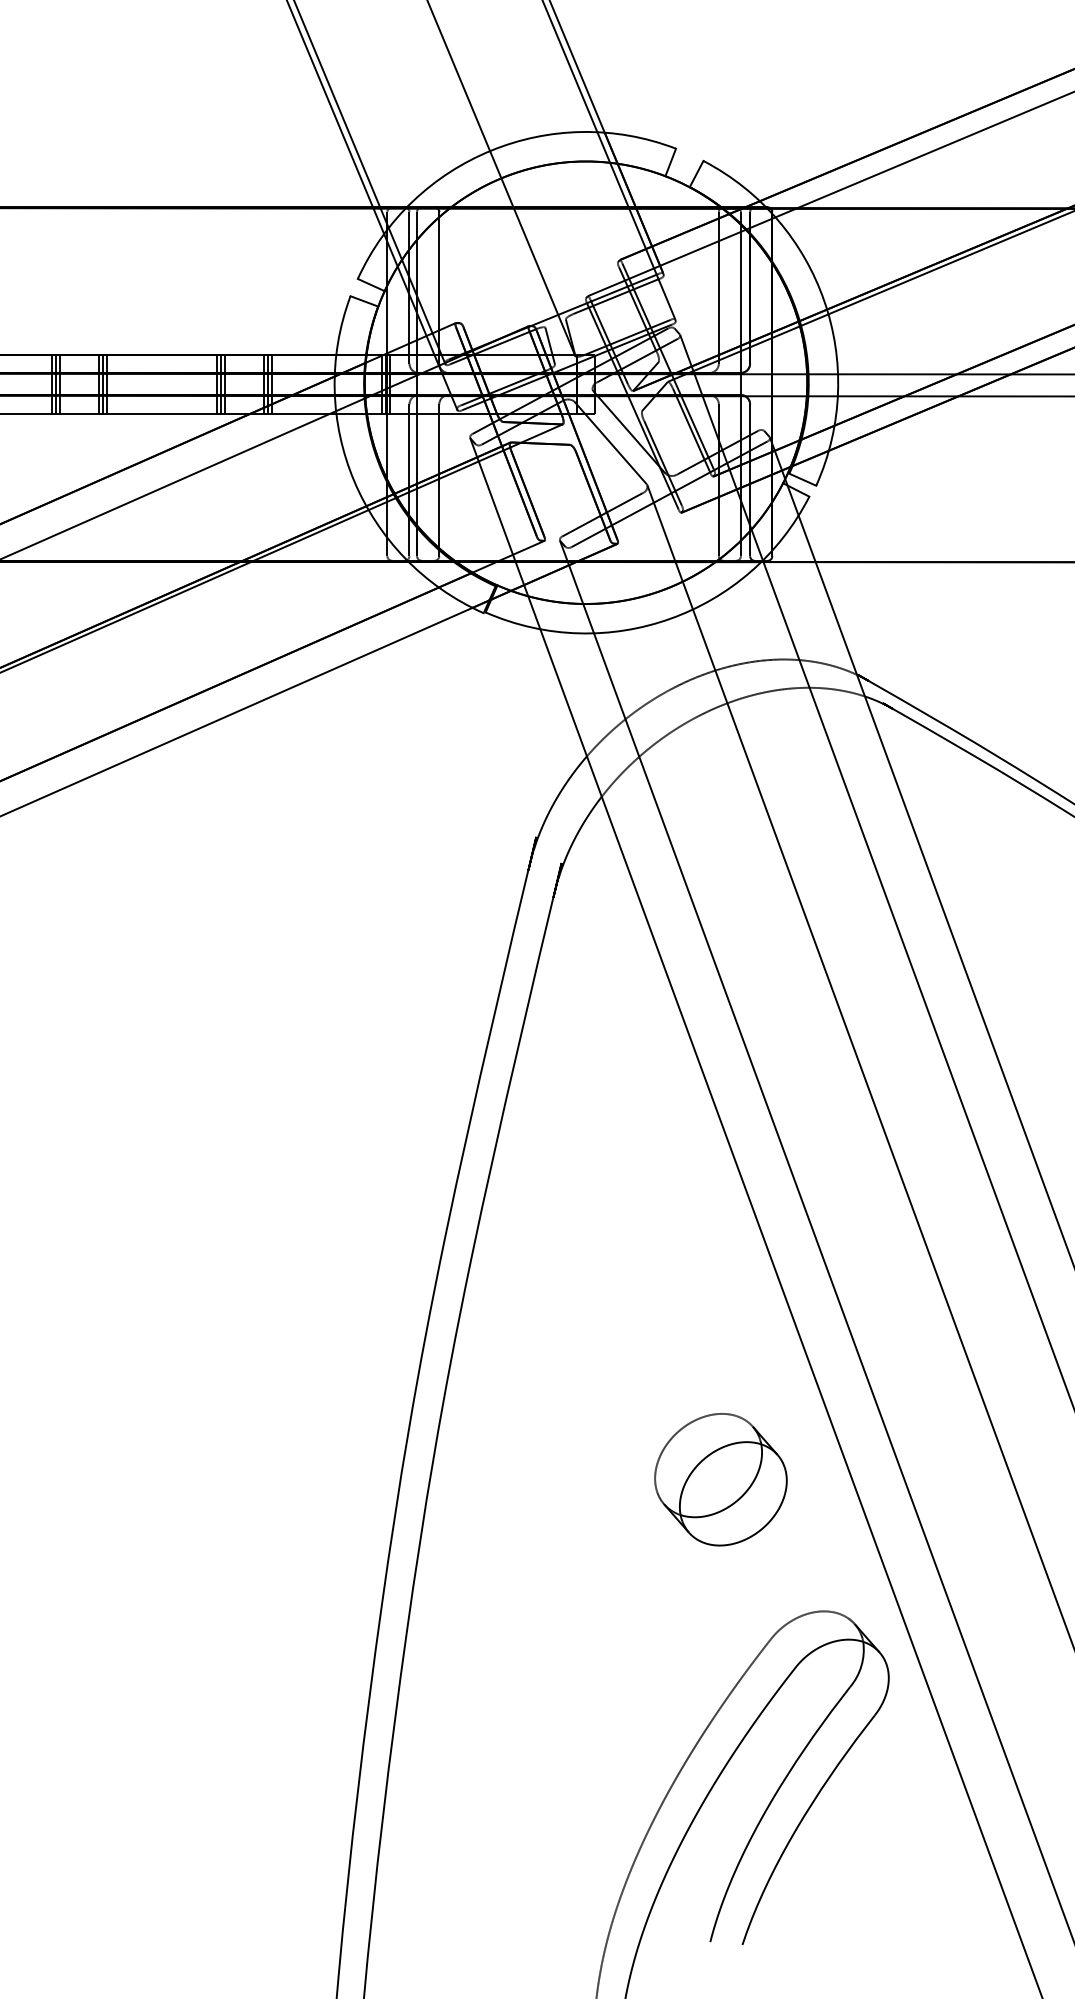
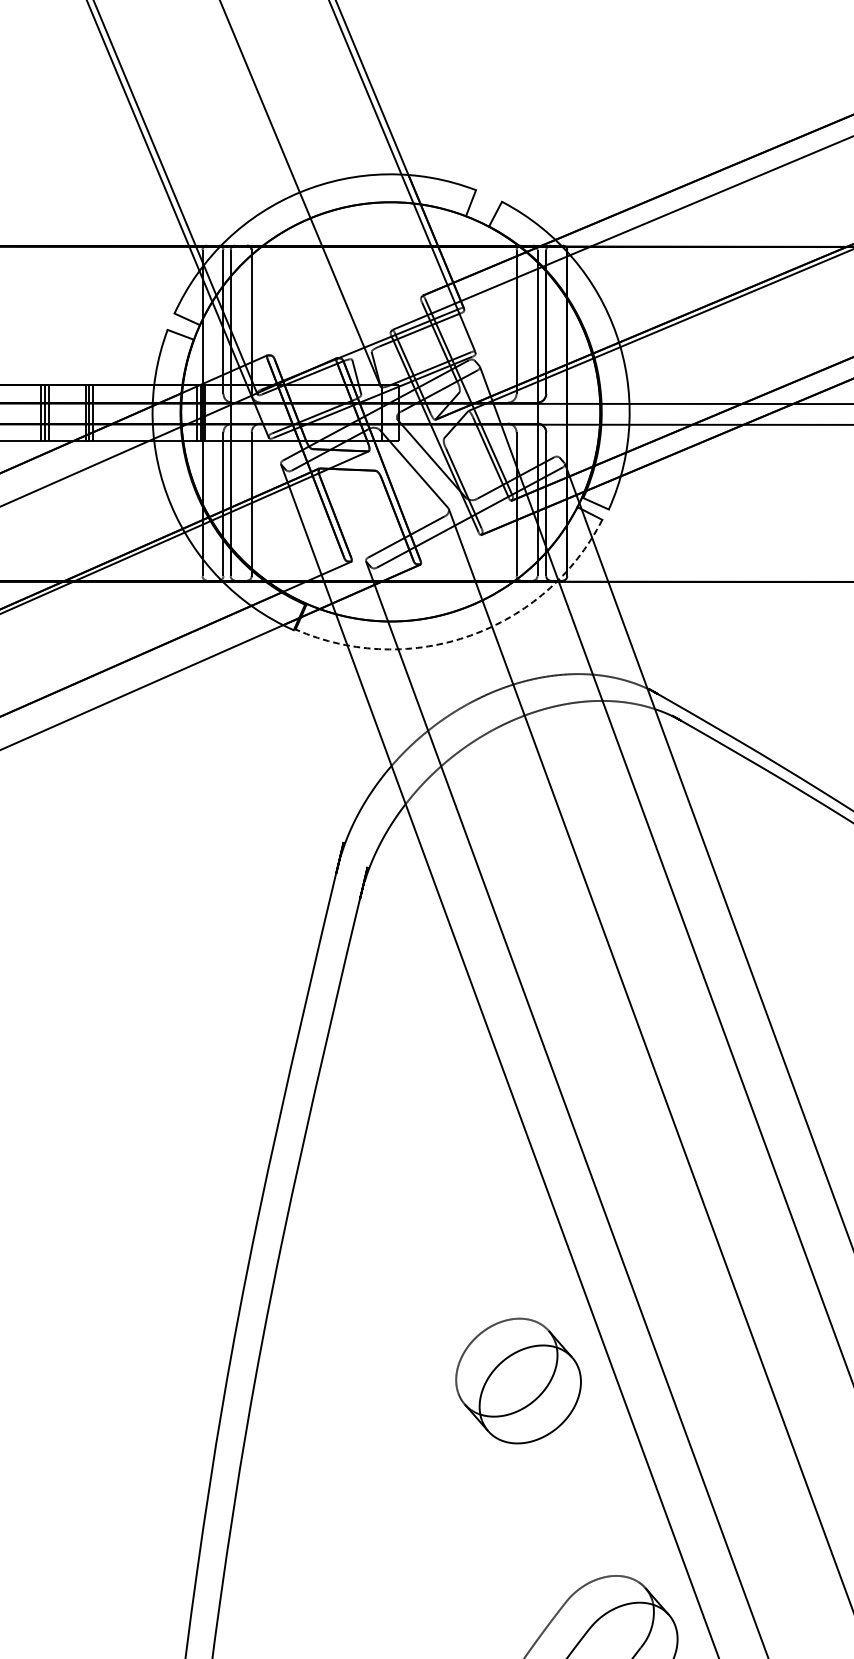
arc: (670, 618) -> (470, 635), solid -> dashed
part: (720, 1479) -> (518, 1380), moved

